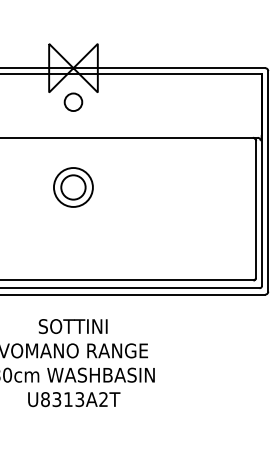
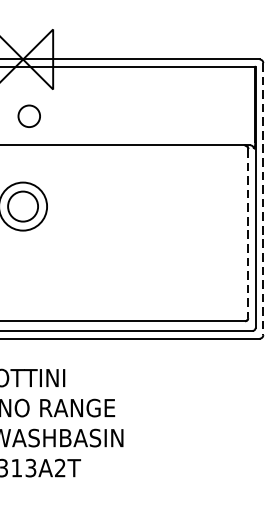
circle: (73, 101) -> (29, 115), moved
line: (268, 181) -> (263, 199), solid -> dashed
line: (256, 209) -> (248, 233), solid -> dashed

